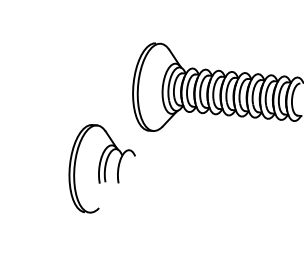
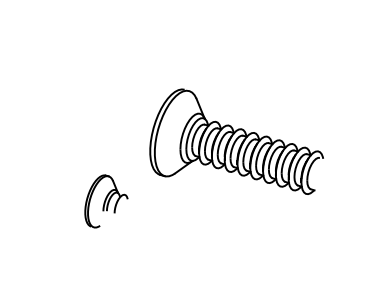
part: (101, 166) -> (106, 201), size x0.6

